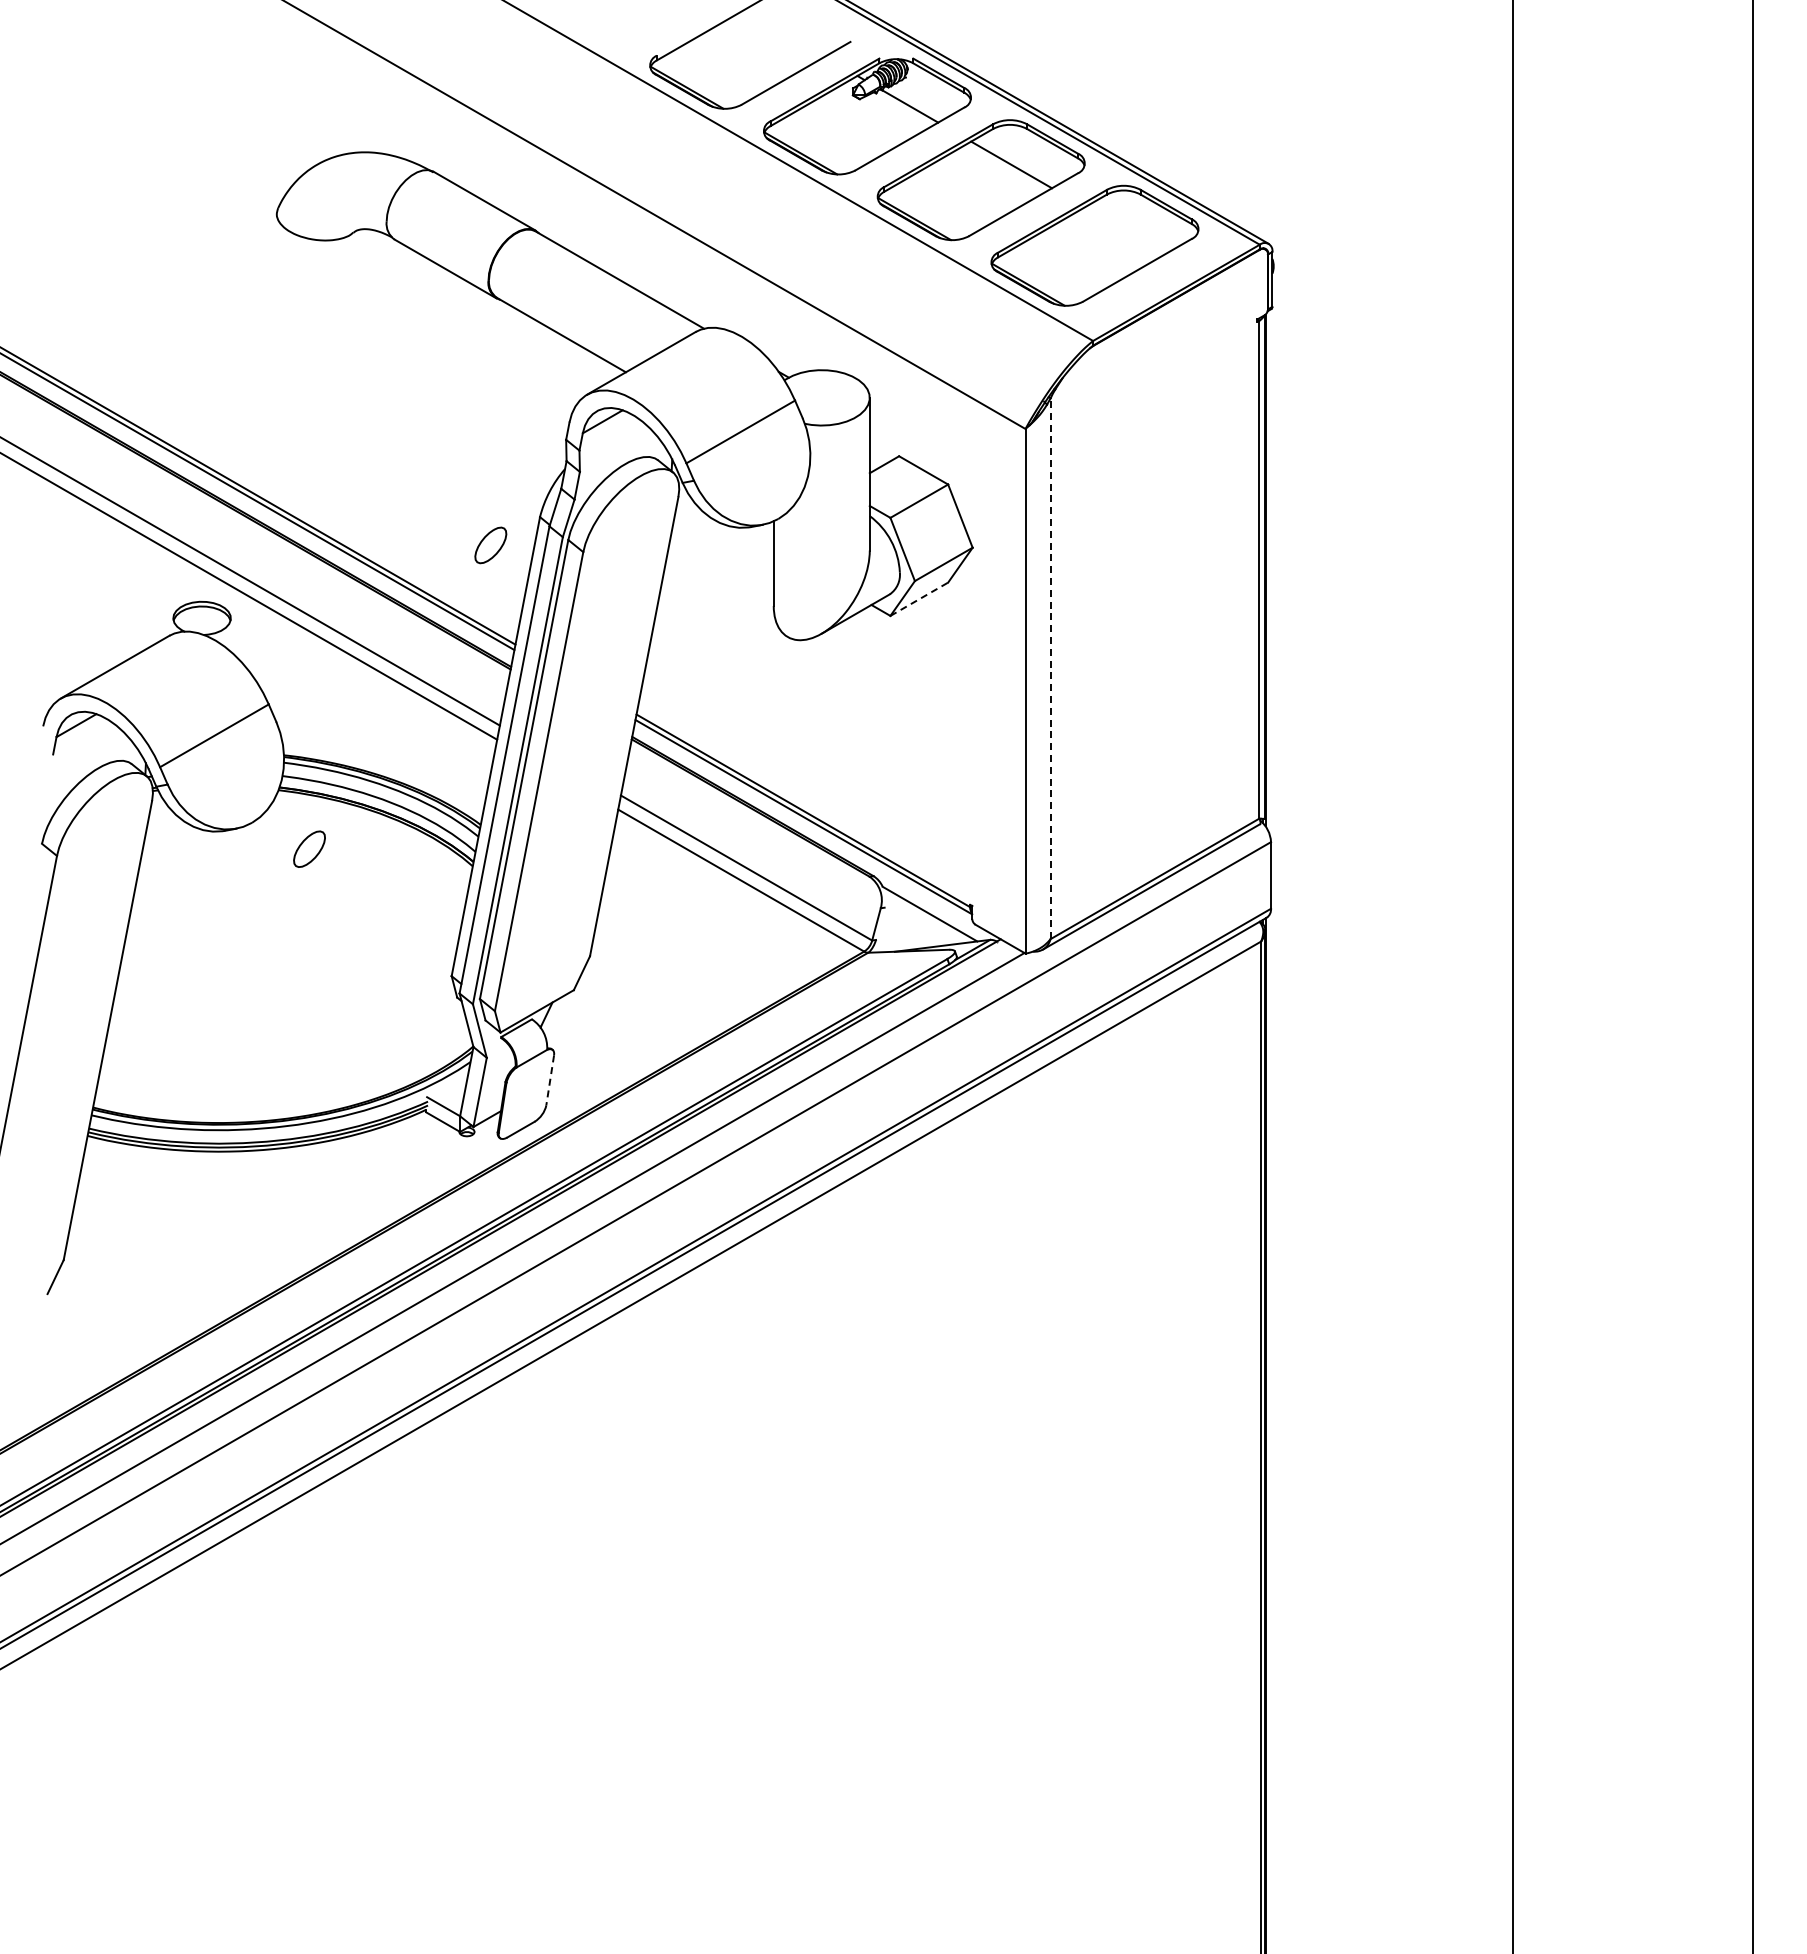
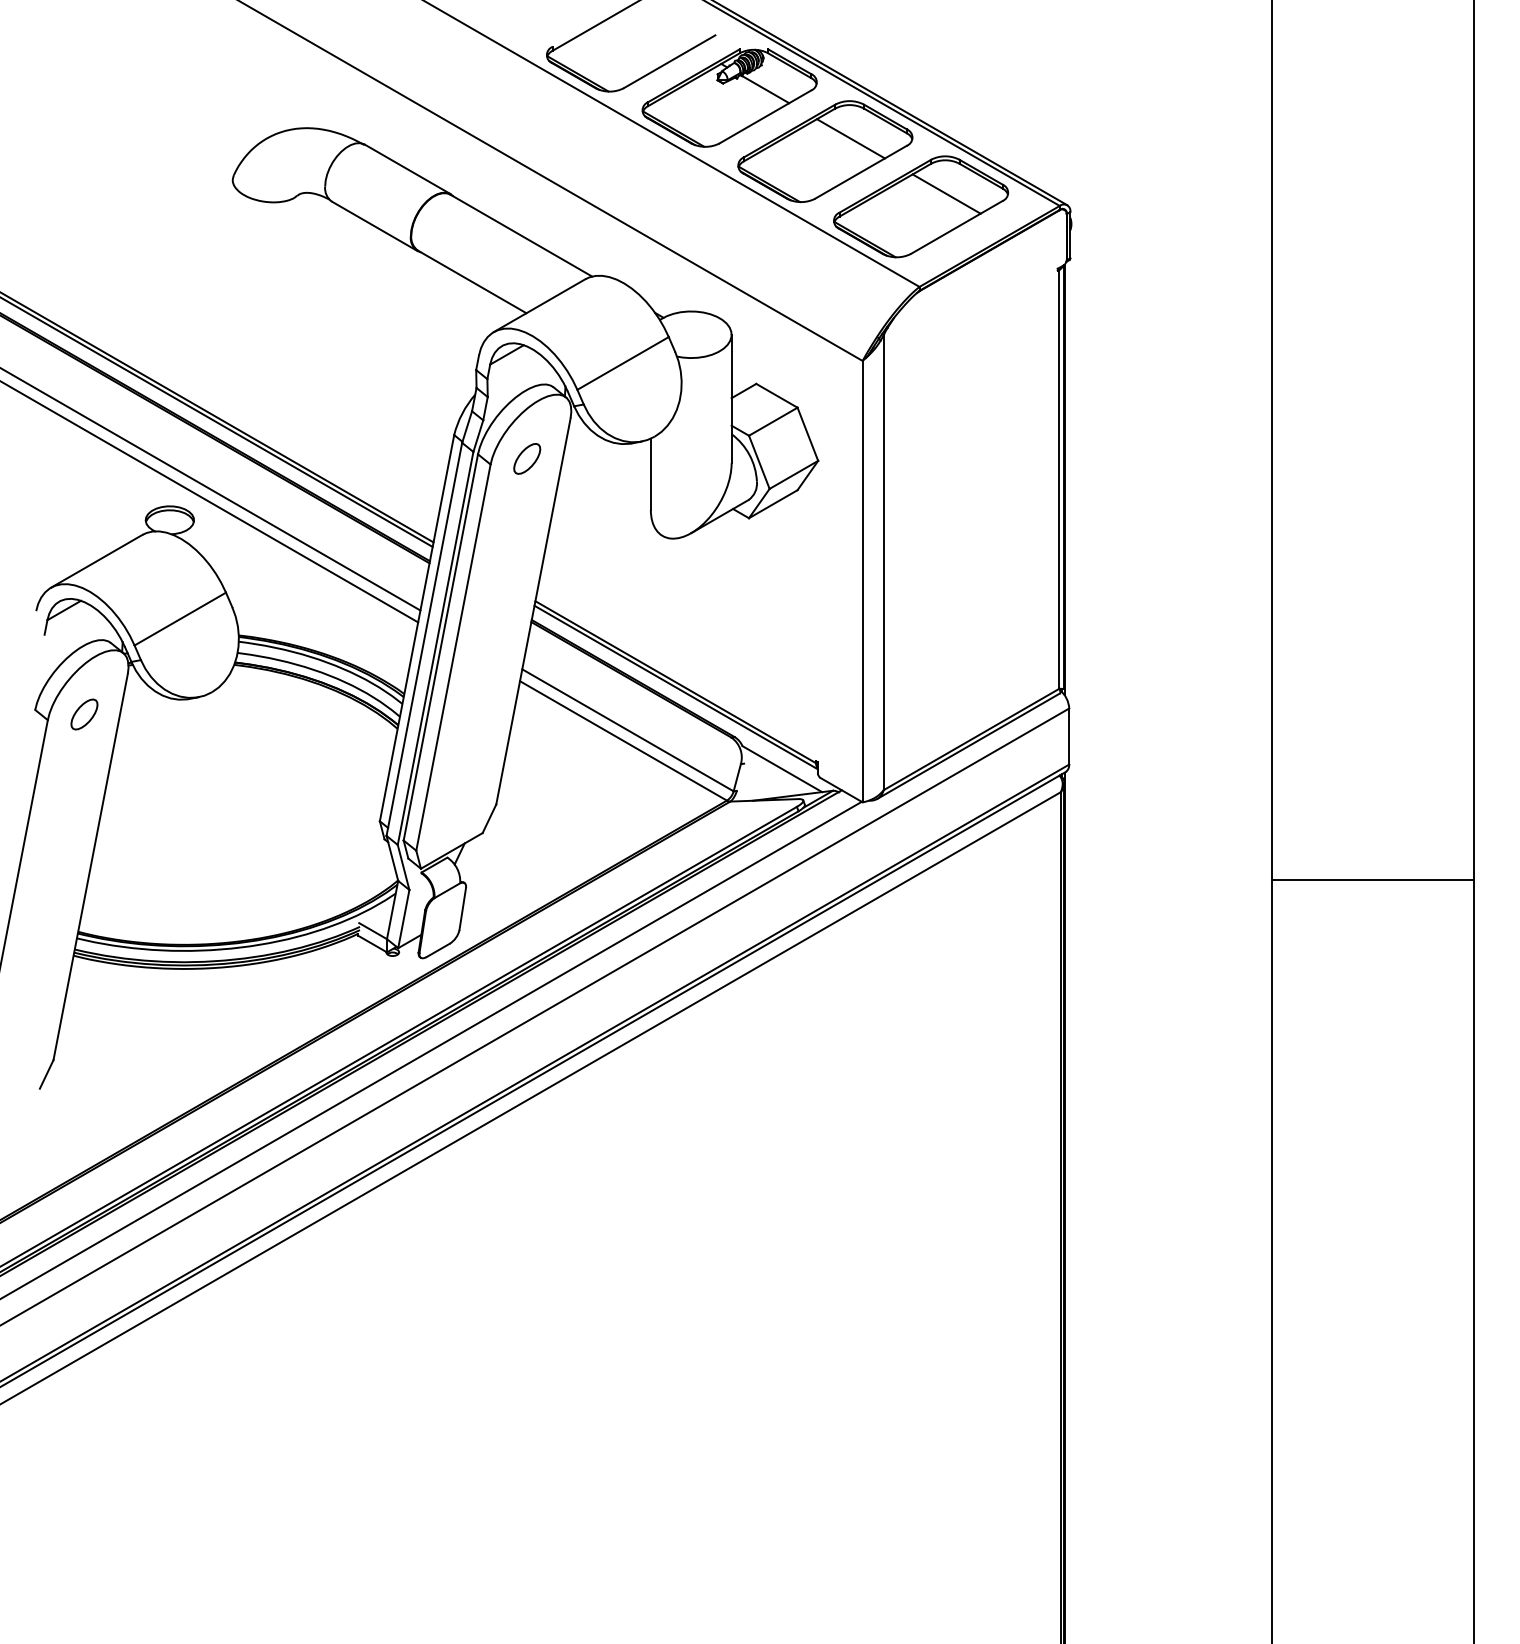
line: (1124, 230) -> (945, 193), added
part: (490, 545) -> (526, 458), moved
line: (919, 599) -> (773, 504), dashed -> solid
line: (1050, 668) -> (883, 562), dashed -> solid
part: (309, 848) -> (84, 713), moved
line: (1632, 1046) -> (1373, 880), added
line: (550, 1080) -> (463, 909), dashed -> solid

